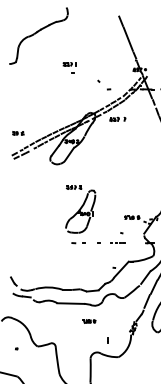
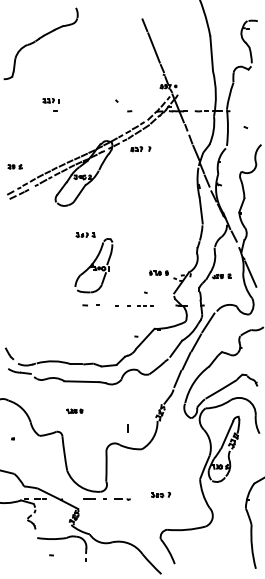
part: (69, 67) -> (50, 104), moved
part: (117, 243) -> (140, 305), size x1.43
part: (89, 321) -> (74, 411), moved

